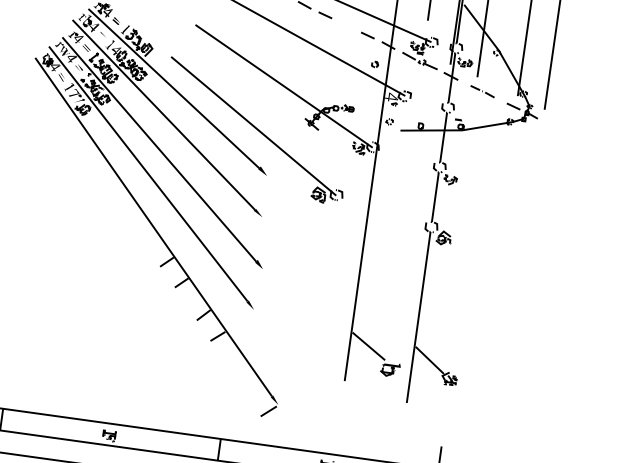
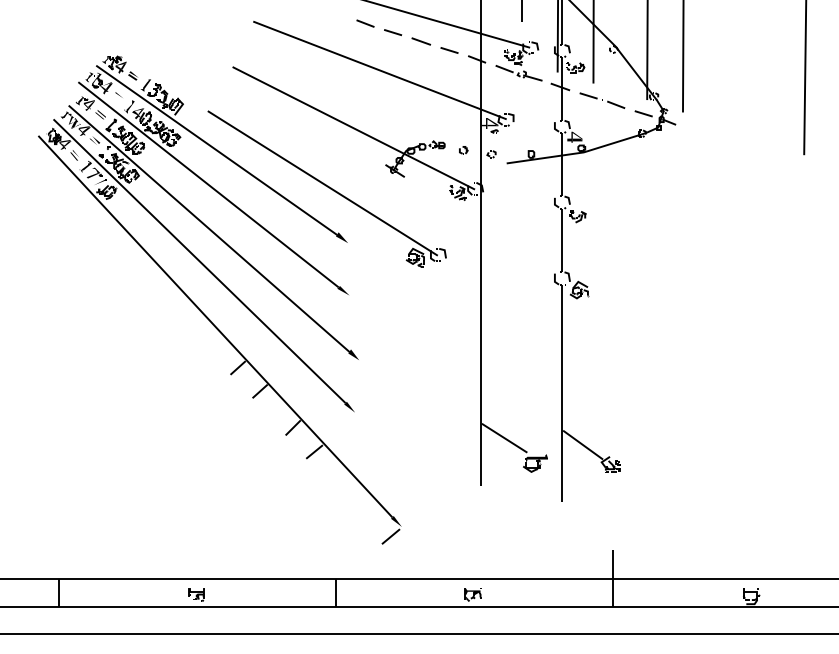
line: (345, 25) -> (420, 41), added
part: (375, 64) -> (463, 150), moved
part: (482, 91) -> (602, 100), size x1.43
fill: (456, 116) -> (574, 136), added

